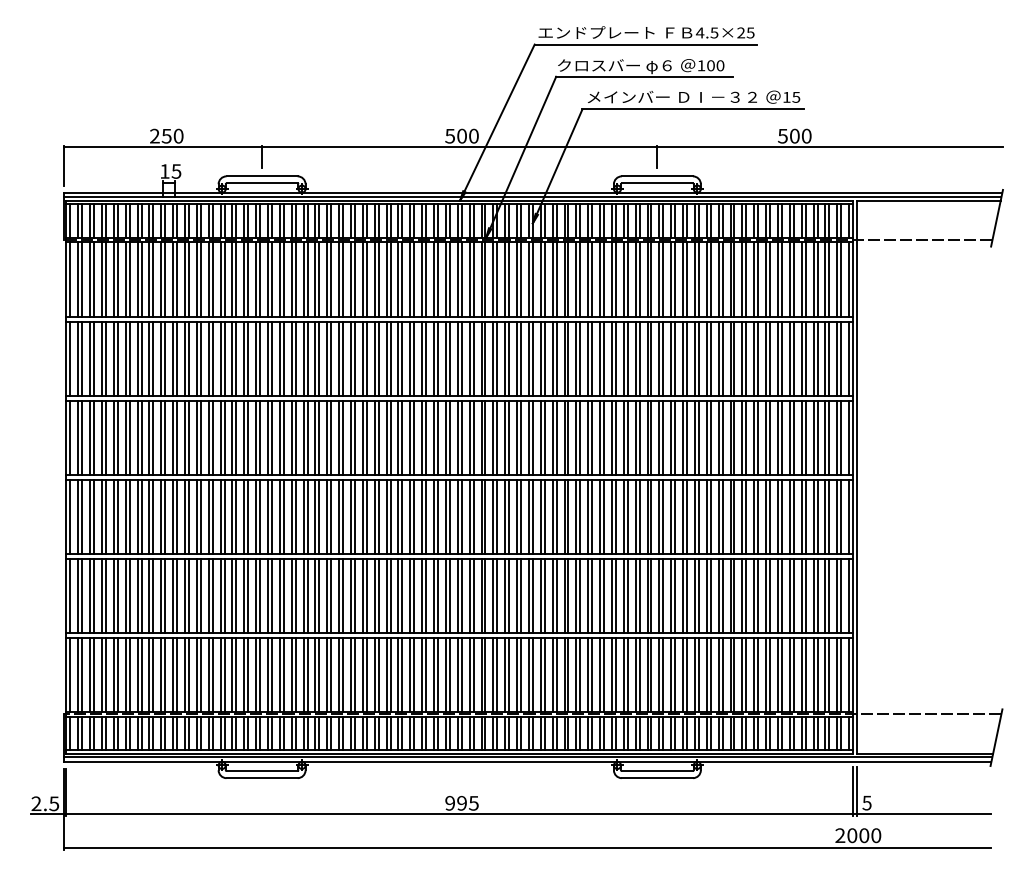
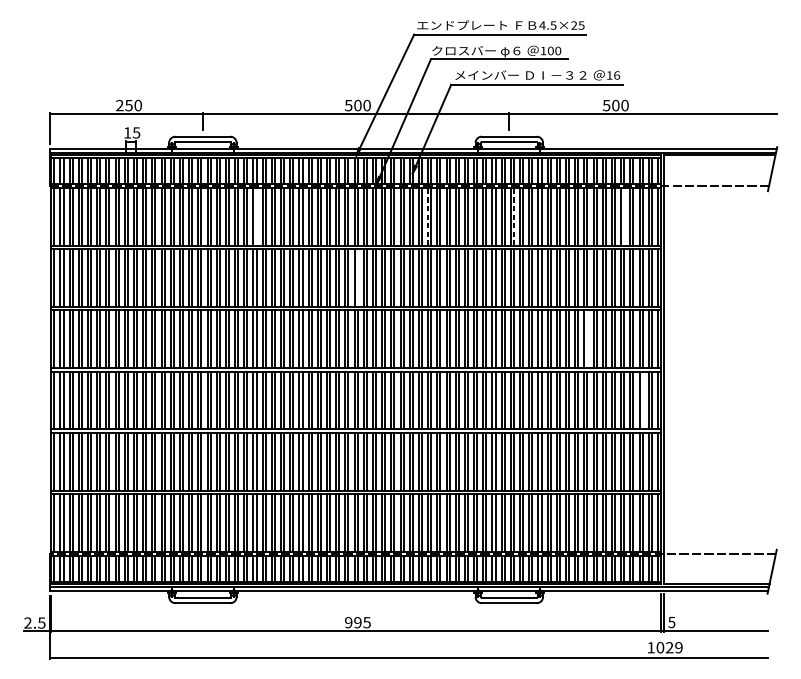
text: (796, 96) -> (617, 74), 15 -> 16
line: (331, 279) -> (256, 216), removed
line: (552, 279) -> (428, 216), solid -> dashed
line: (663, 279) -> (514, 216), solid -> dashed
line: (805, 279) -> (624, 216), removed
line: (461, 358) -> (357, 277), removed
line: (758, 437) -> (587, 339), removed
line: (829, 516) -> (642, 400), removed
text: (858, 835) -> (665, 647), 2000 -> 1029

